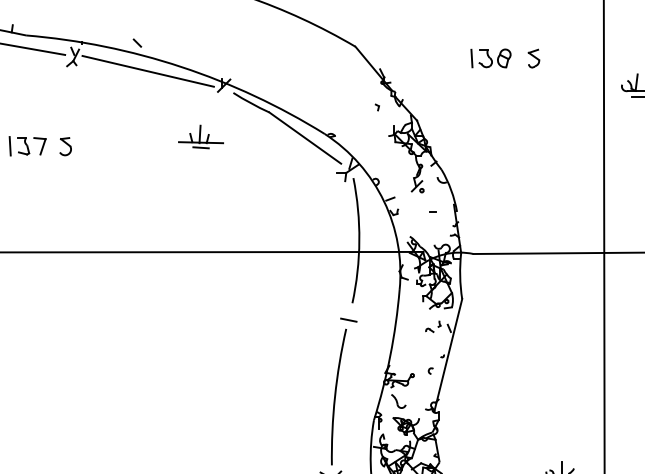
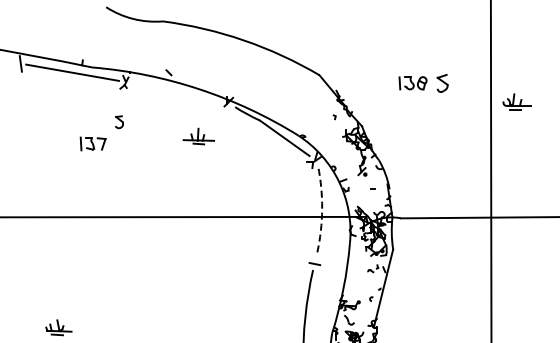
part: (533, 58) -> (442, 83), size x1.4
line: (148, 70) -> (176, 91), removed
part: (200, 136) -> (198, 136), moved
part: (65, 147) -> (119, 122), moved
arc: (359, 241) -> (322, 209), solid -> dashed

